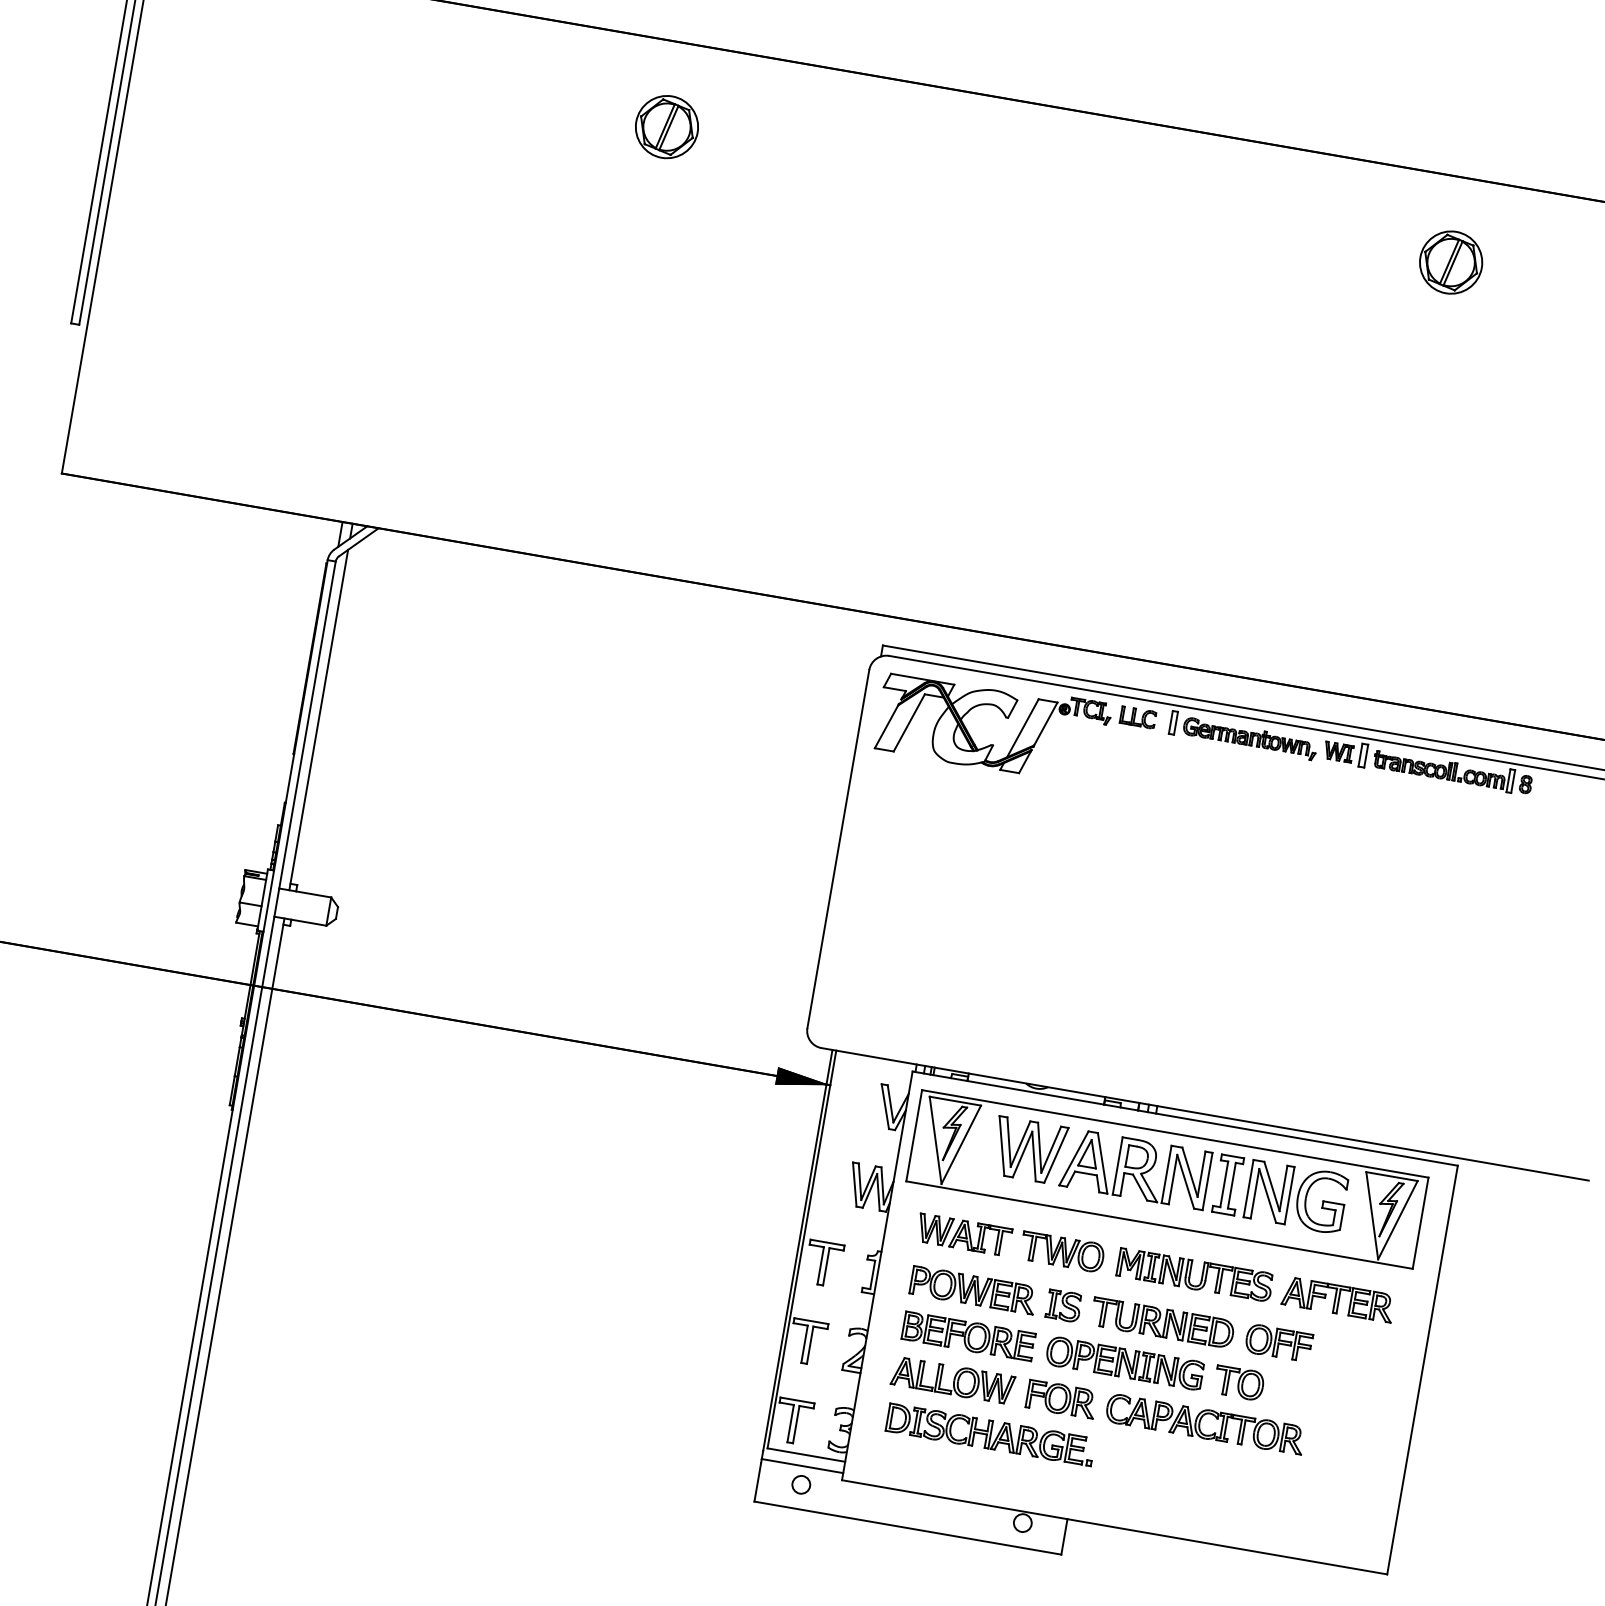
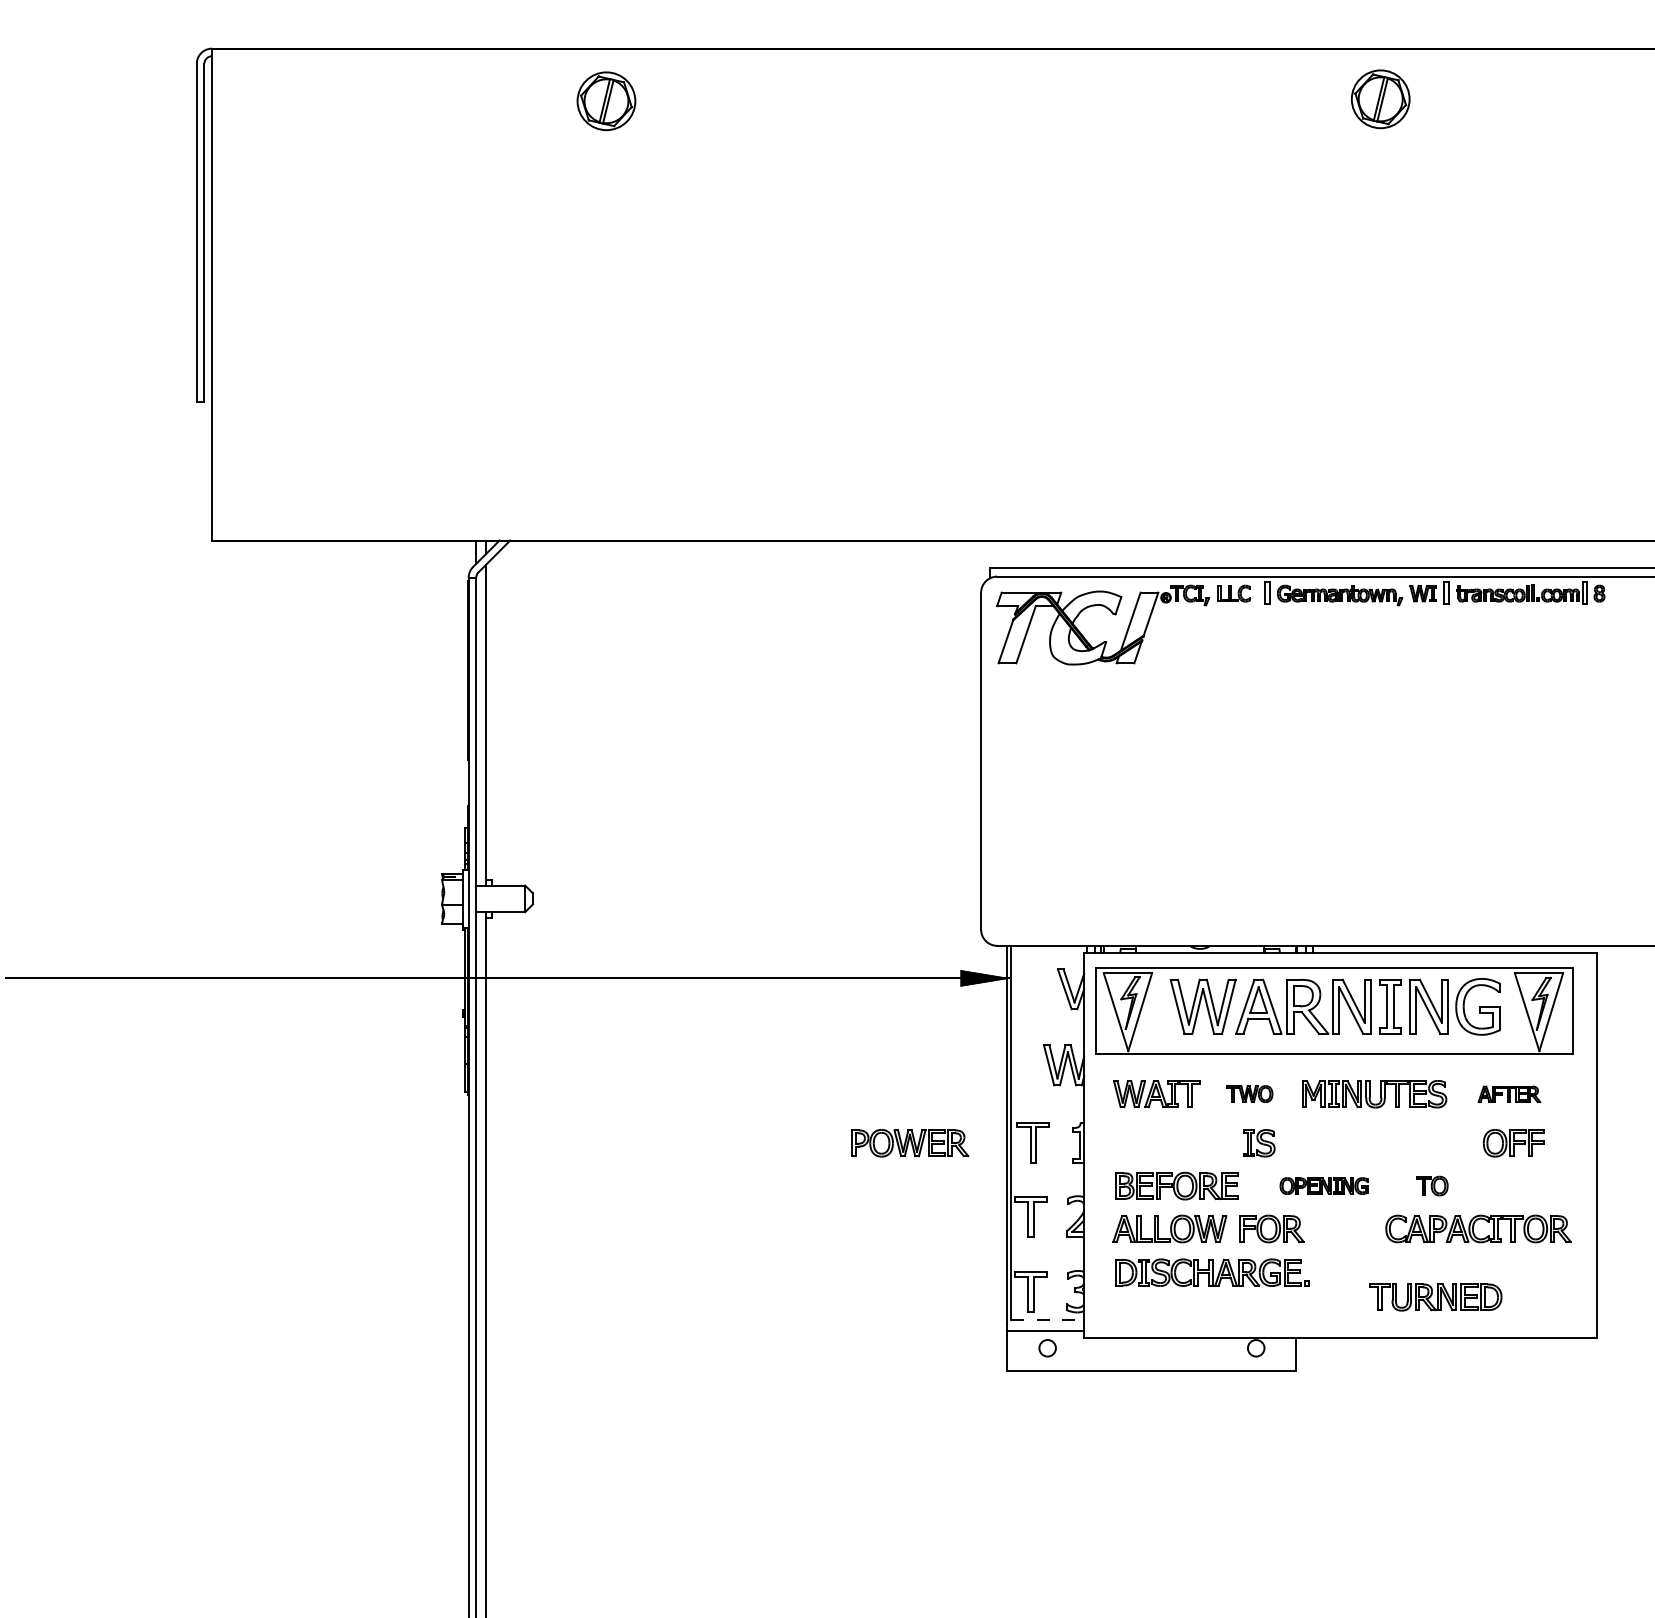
part: (666, 127) -> (606, 101), moved
part: (1450, 262) -> (1380, 99), moved
part: (1062, 1251) -> (1249, 1093), size x0.6
part: (973, 1290) -> (910, 1143), moved
part: (1338, 1299) -> (1509, 1094), size x0.6
part: (1162, 1323) -> (1435, 1297), moved
part: (1278, 1343) -> (1513, 1143), moved
part: (1124, 1362) -> (1323, 1185), size x0.6
part: (1239, 1382) -> (1432, 1185), size x0.7
part: (1205, 1423) -> (1478, 1228), moved
line: (806, 1455) -> (1047, 1320), solid -> dashed

